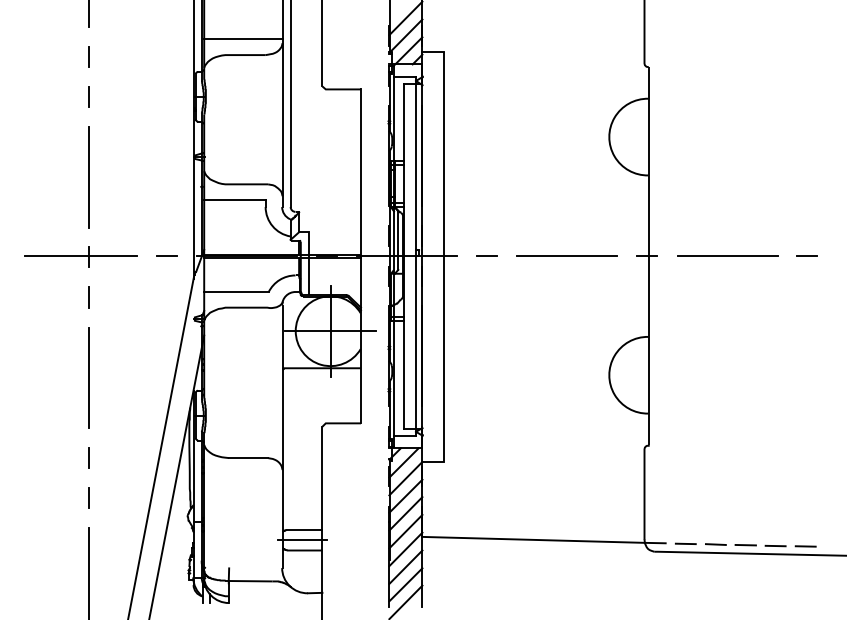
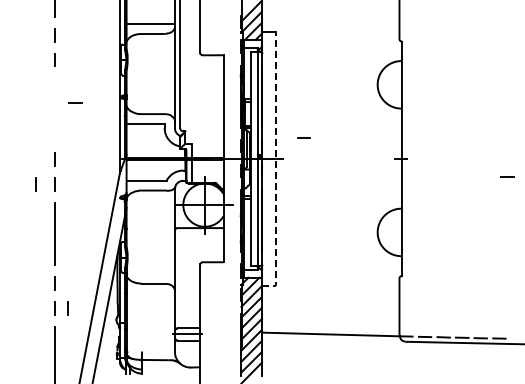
line: (87, 176) -> (54, 109), removed
line: (79, 255) -> (49, 158), removed
line: (166, 255) -> (75, 102), moved
line: (486, 255) -> (303, 137), moved
line: (567, 255) -> (351, 158), removed
line: (726, 255) -> (450, 158), removed
line: (807, 255) -> (507, 176), moved
line: (444, 268) -> (275, 166), solid -> dashed
line: (57, 297) -> (35, 184), added
line: (108, 497) -> (67, 308), added

